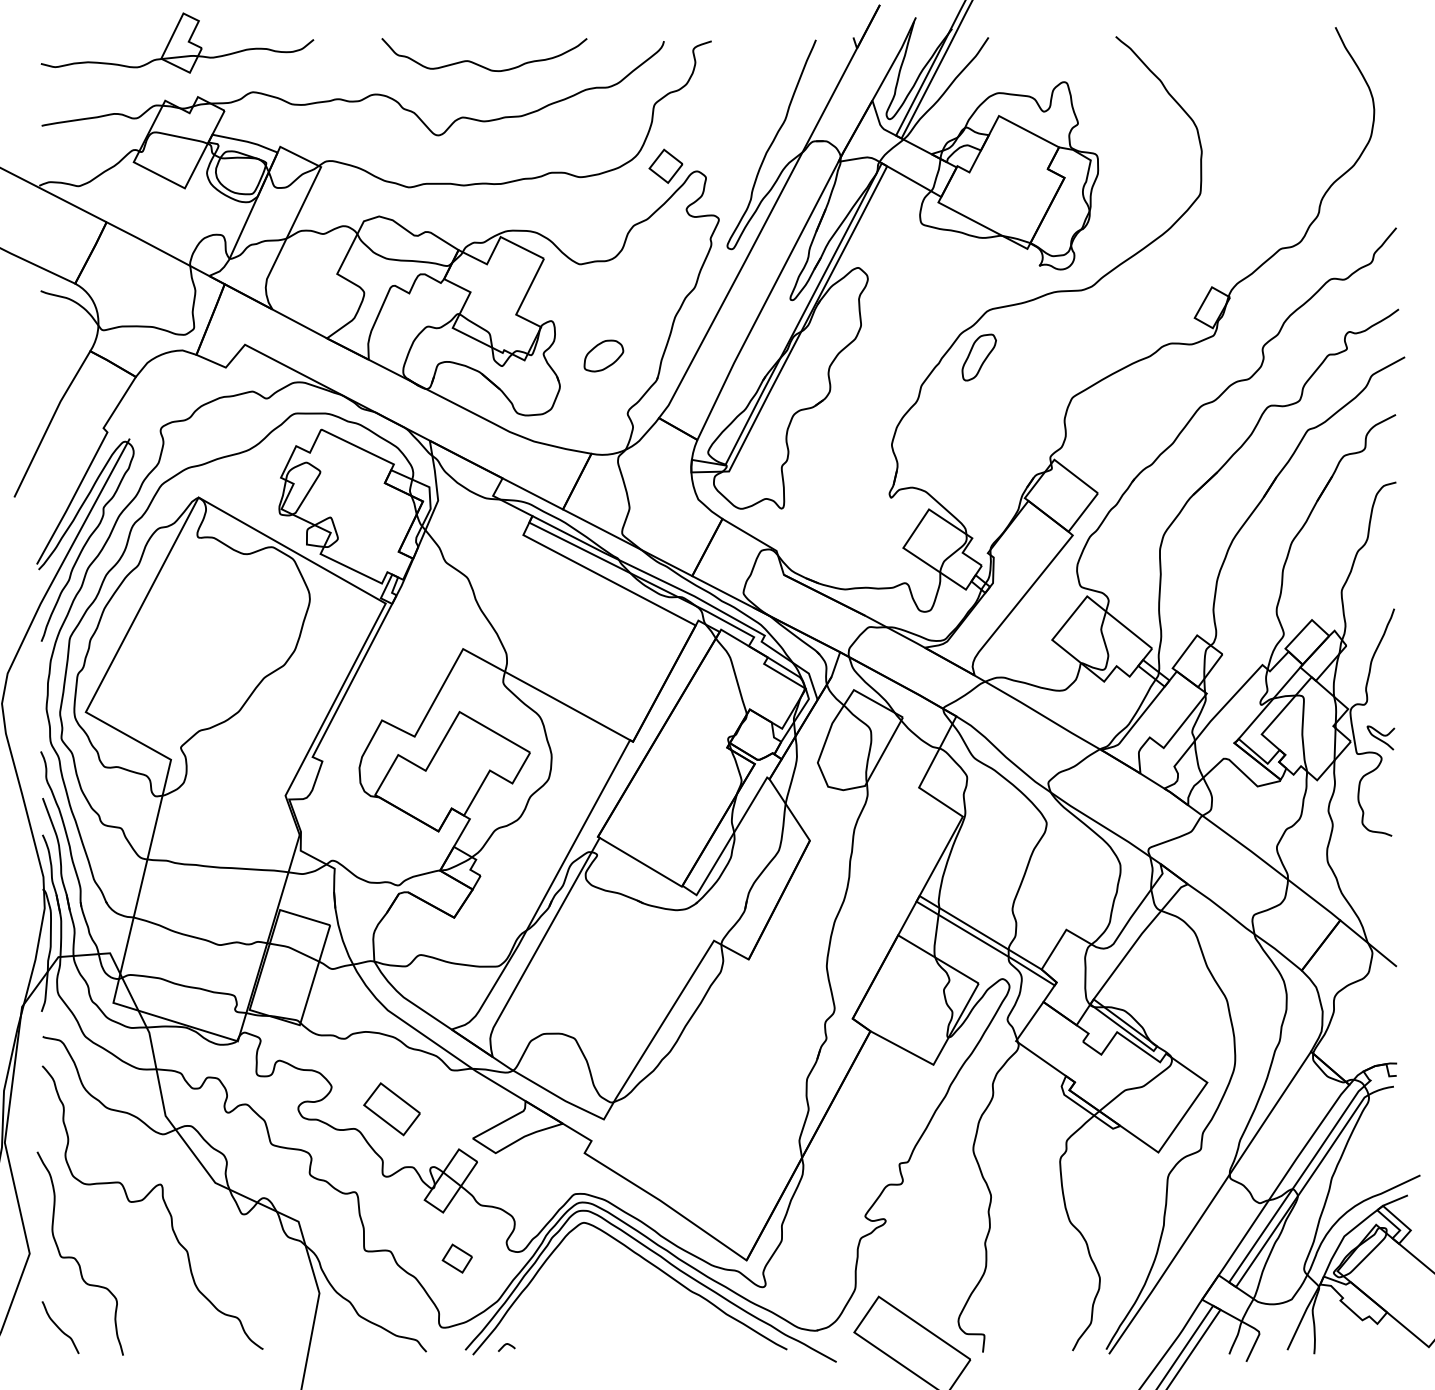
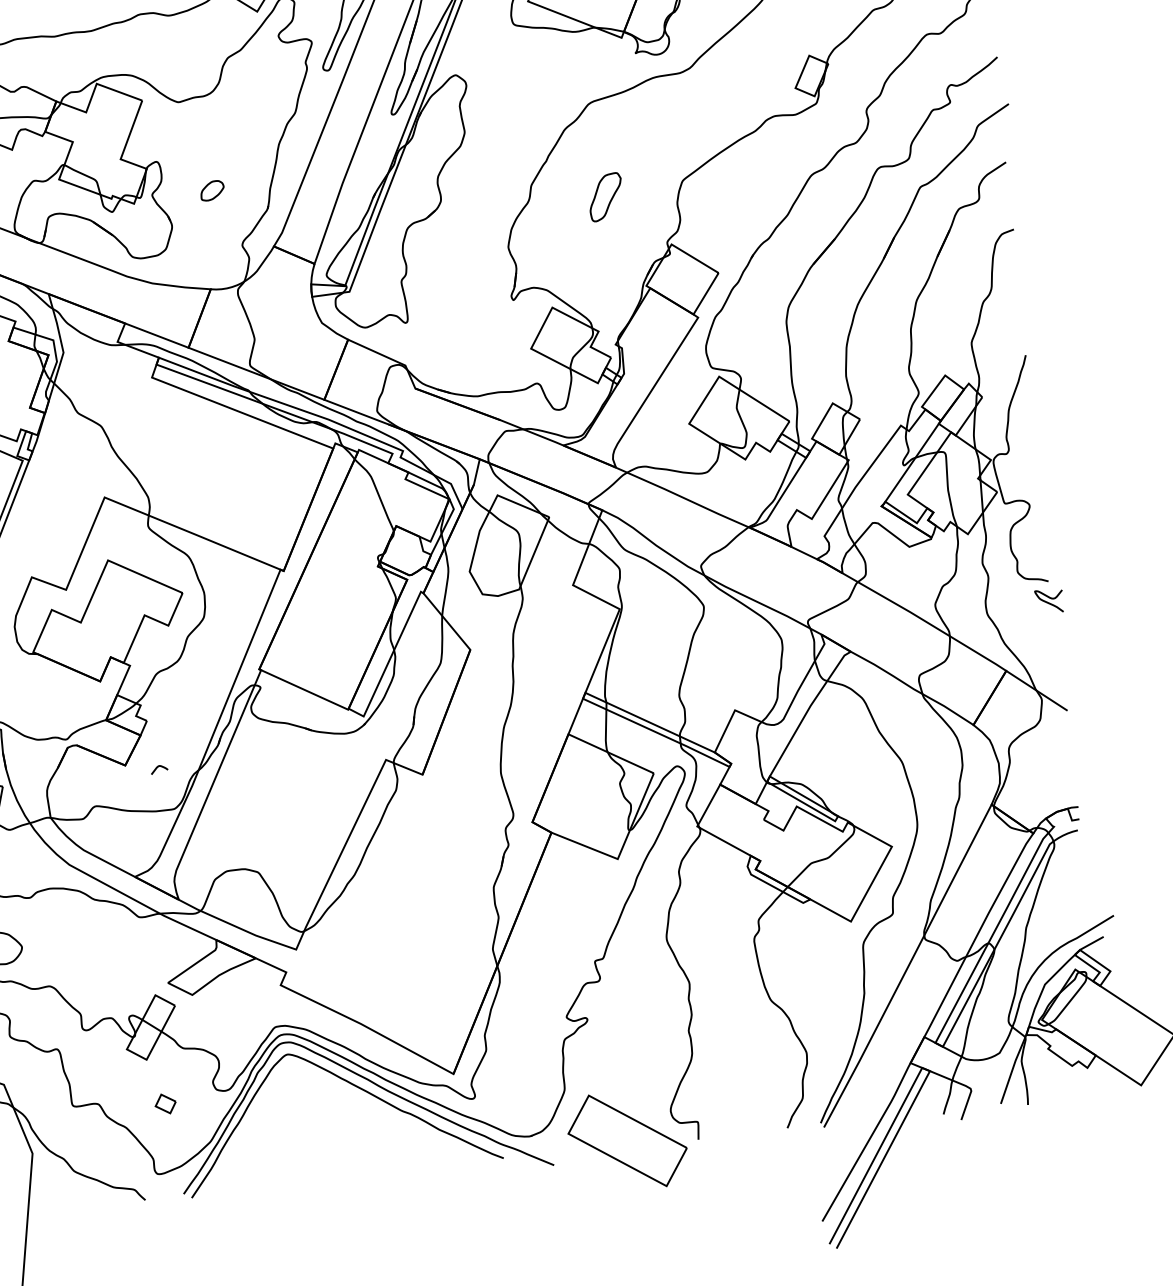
part: (603, 355) -> (211, 190), size x0.6
part: (978, 357) -> (605, 197), moved
curve: (1379, 738) -> (1048, 602), moved
part: (391, 1109) -> (83, 963), removed
part: (456, 1258) -> (164, 1103), size x0.7
curve: (506, 1345) -> (158, 767), moved

